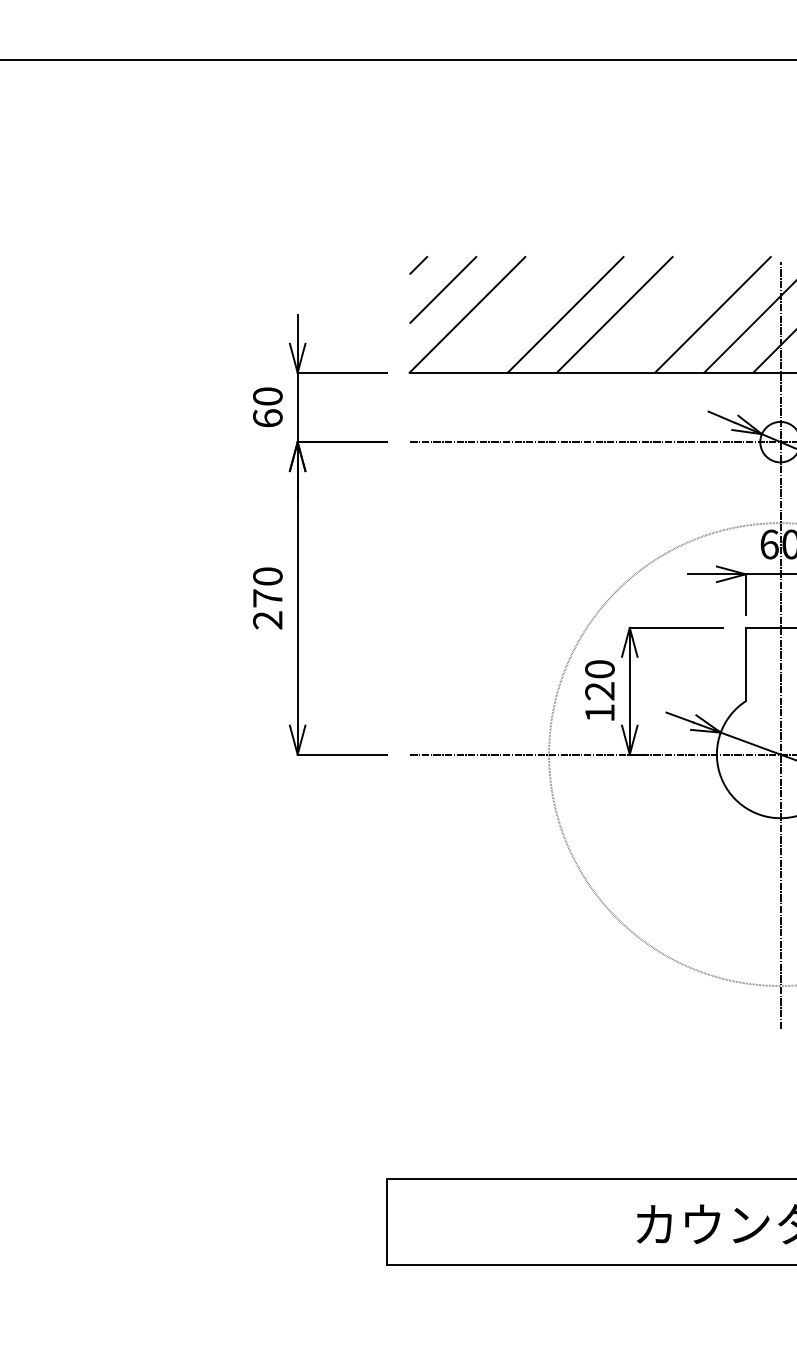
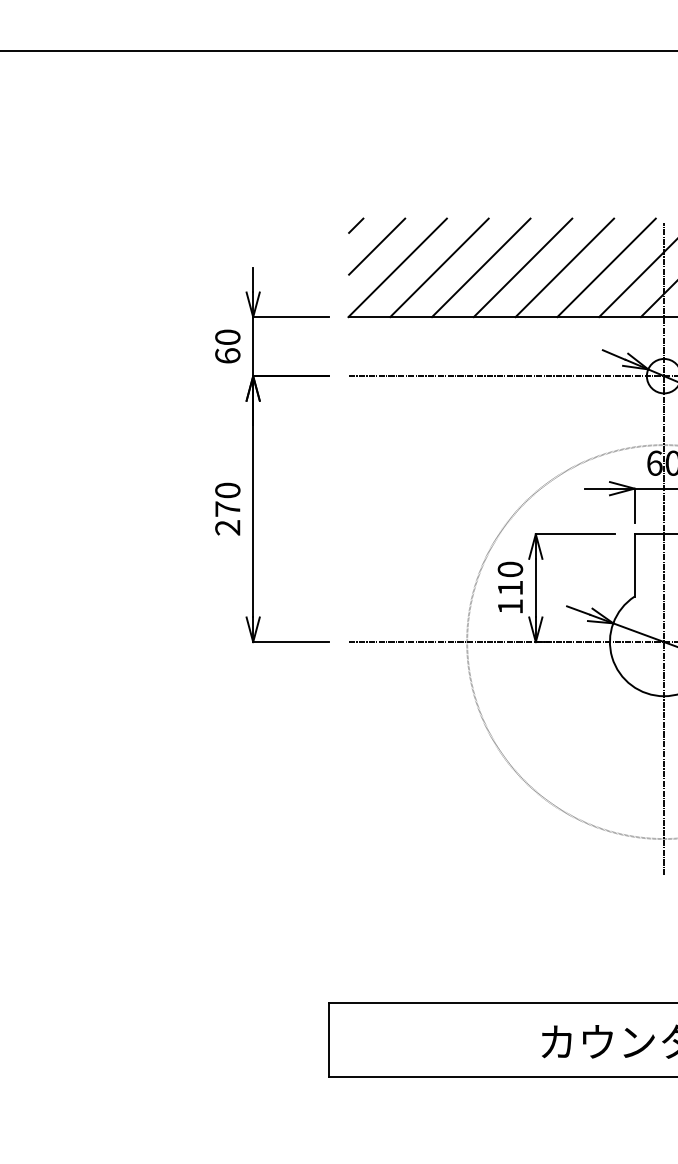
line: (516, 314) -> (439, 267), added
line: (663, 314) -> (564, 267), added
text: (598, 690) -> (509, 587), 120 -> 110

